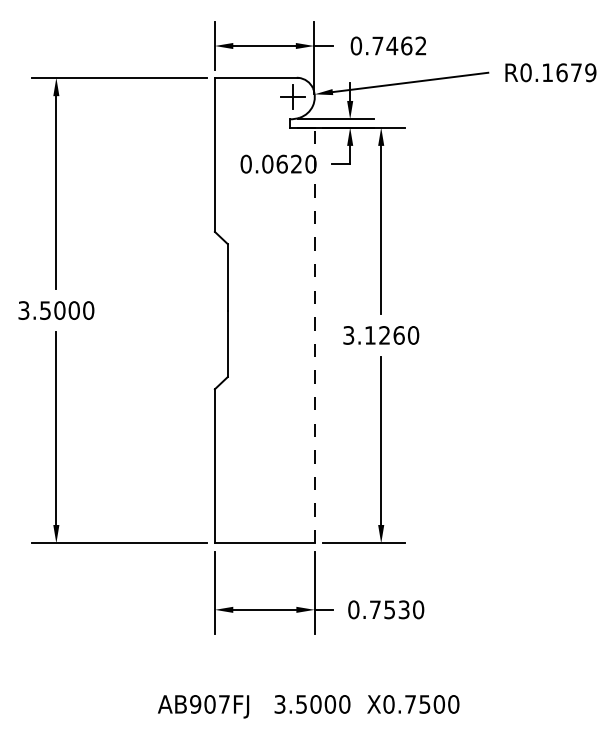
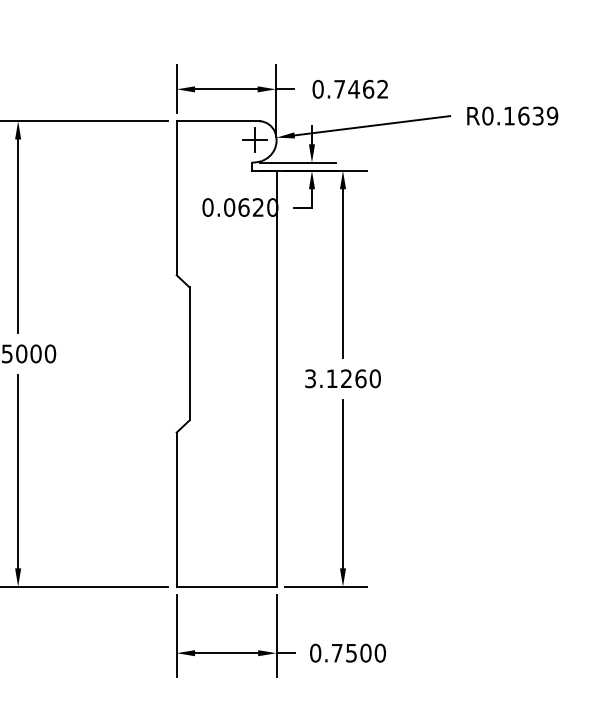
text: (576, 72) -> (538, 115), R0.1679 -> R0.1639
line: (314, 335) -> (276, 378), dashed -> solid
text: (403, 609) -> (365, 652), 0.7530 -> 0.7500

